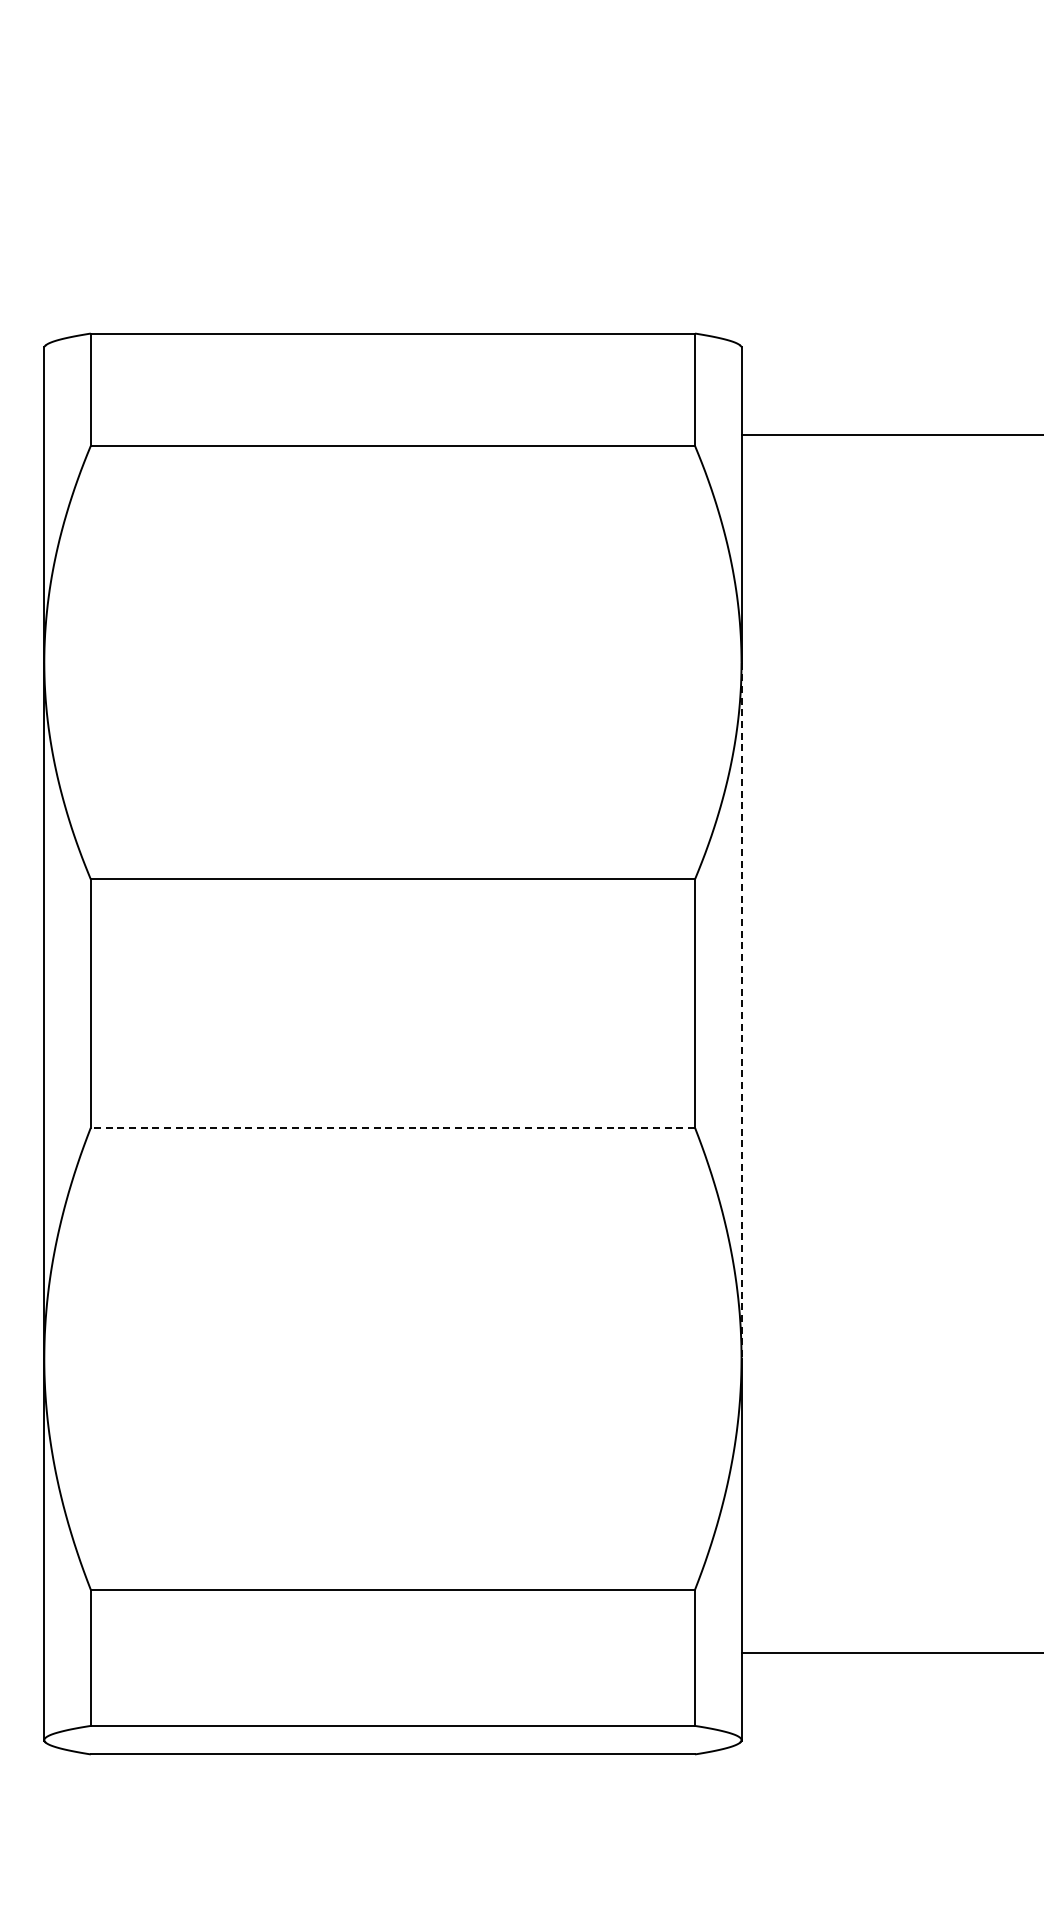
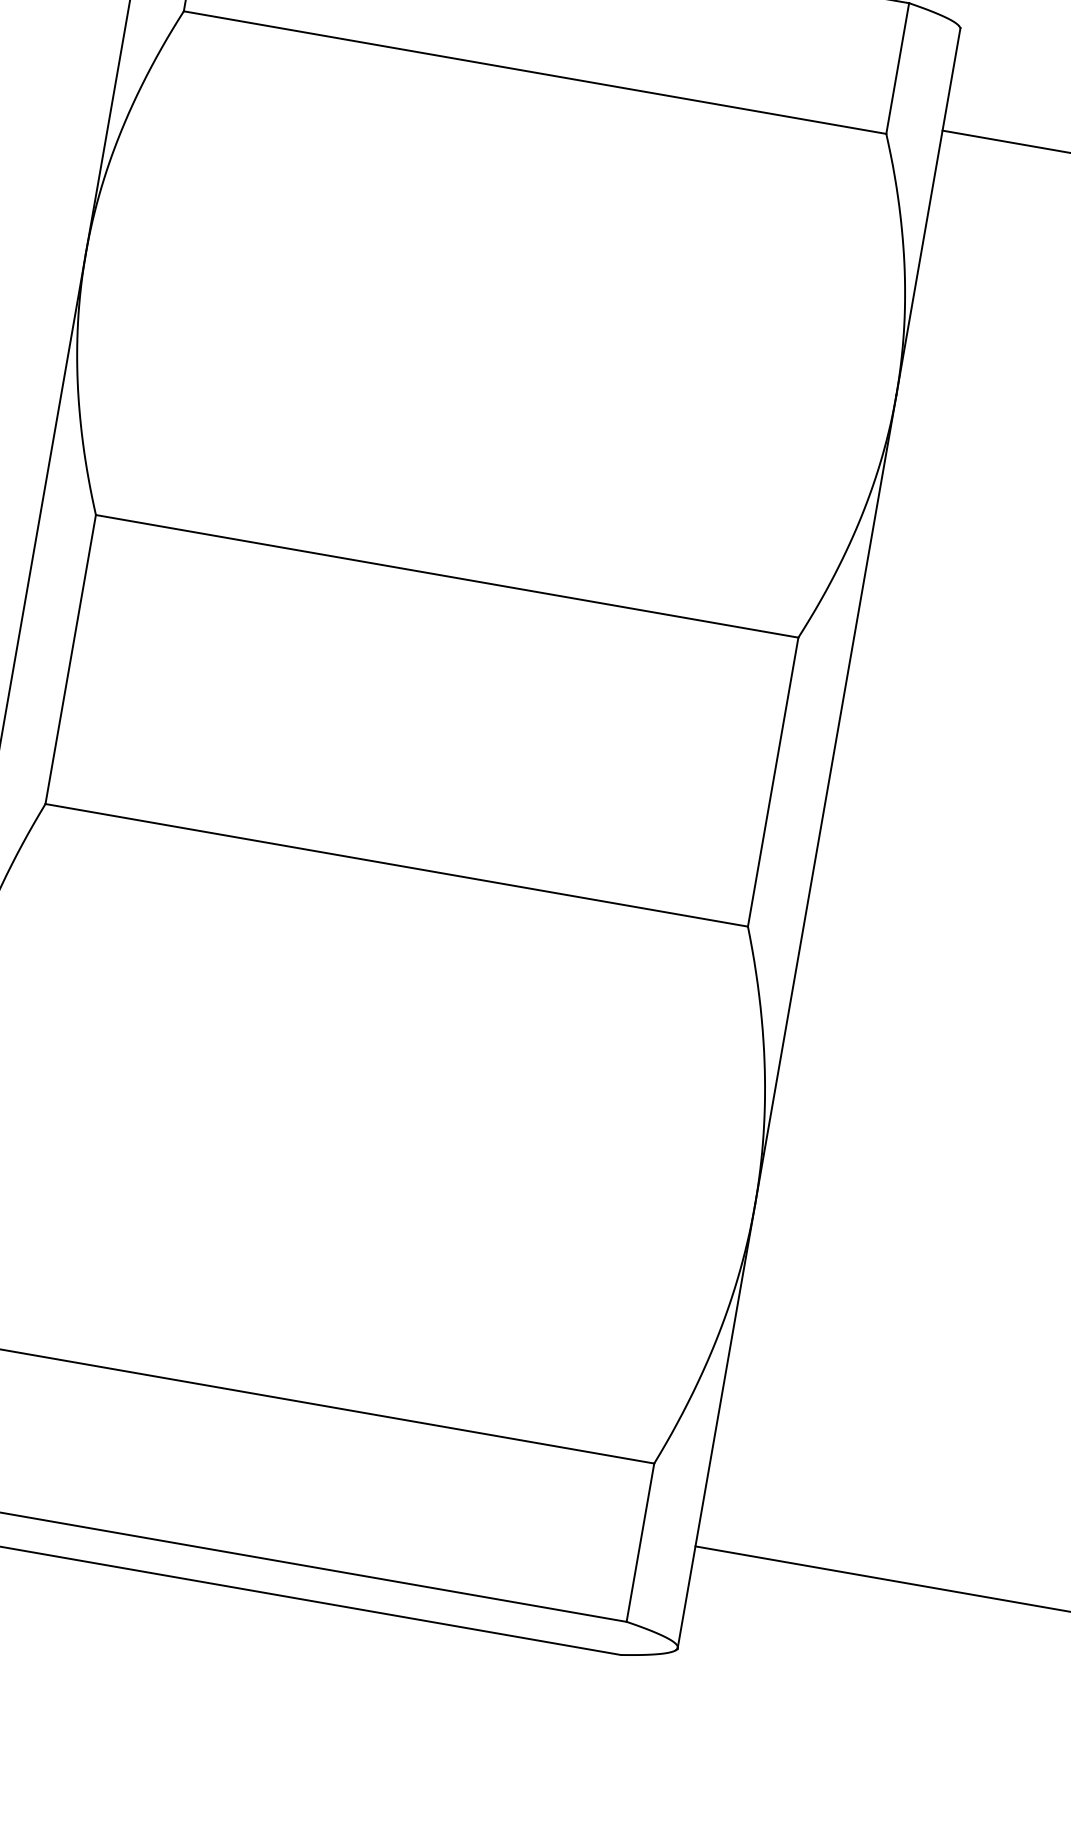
line: (741, 1011) -> (825, 800), dashed -> solid
line: (392, 1127) -> (396, 864), dashed -> solid

